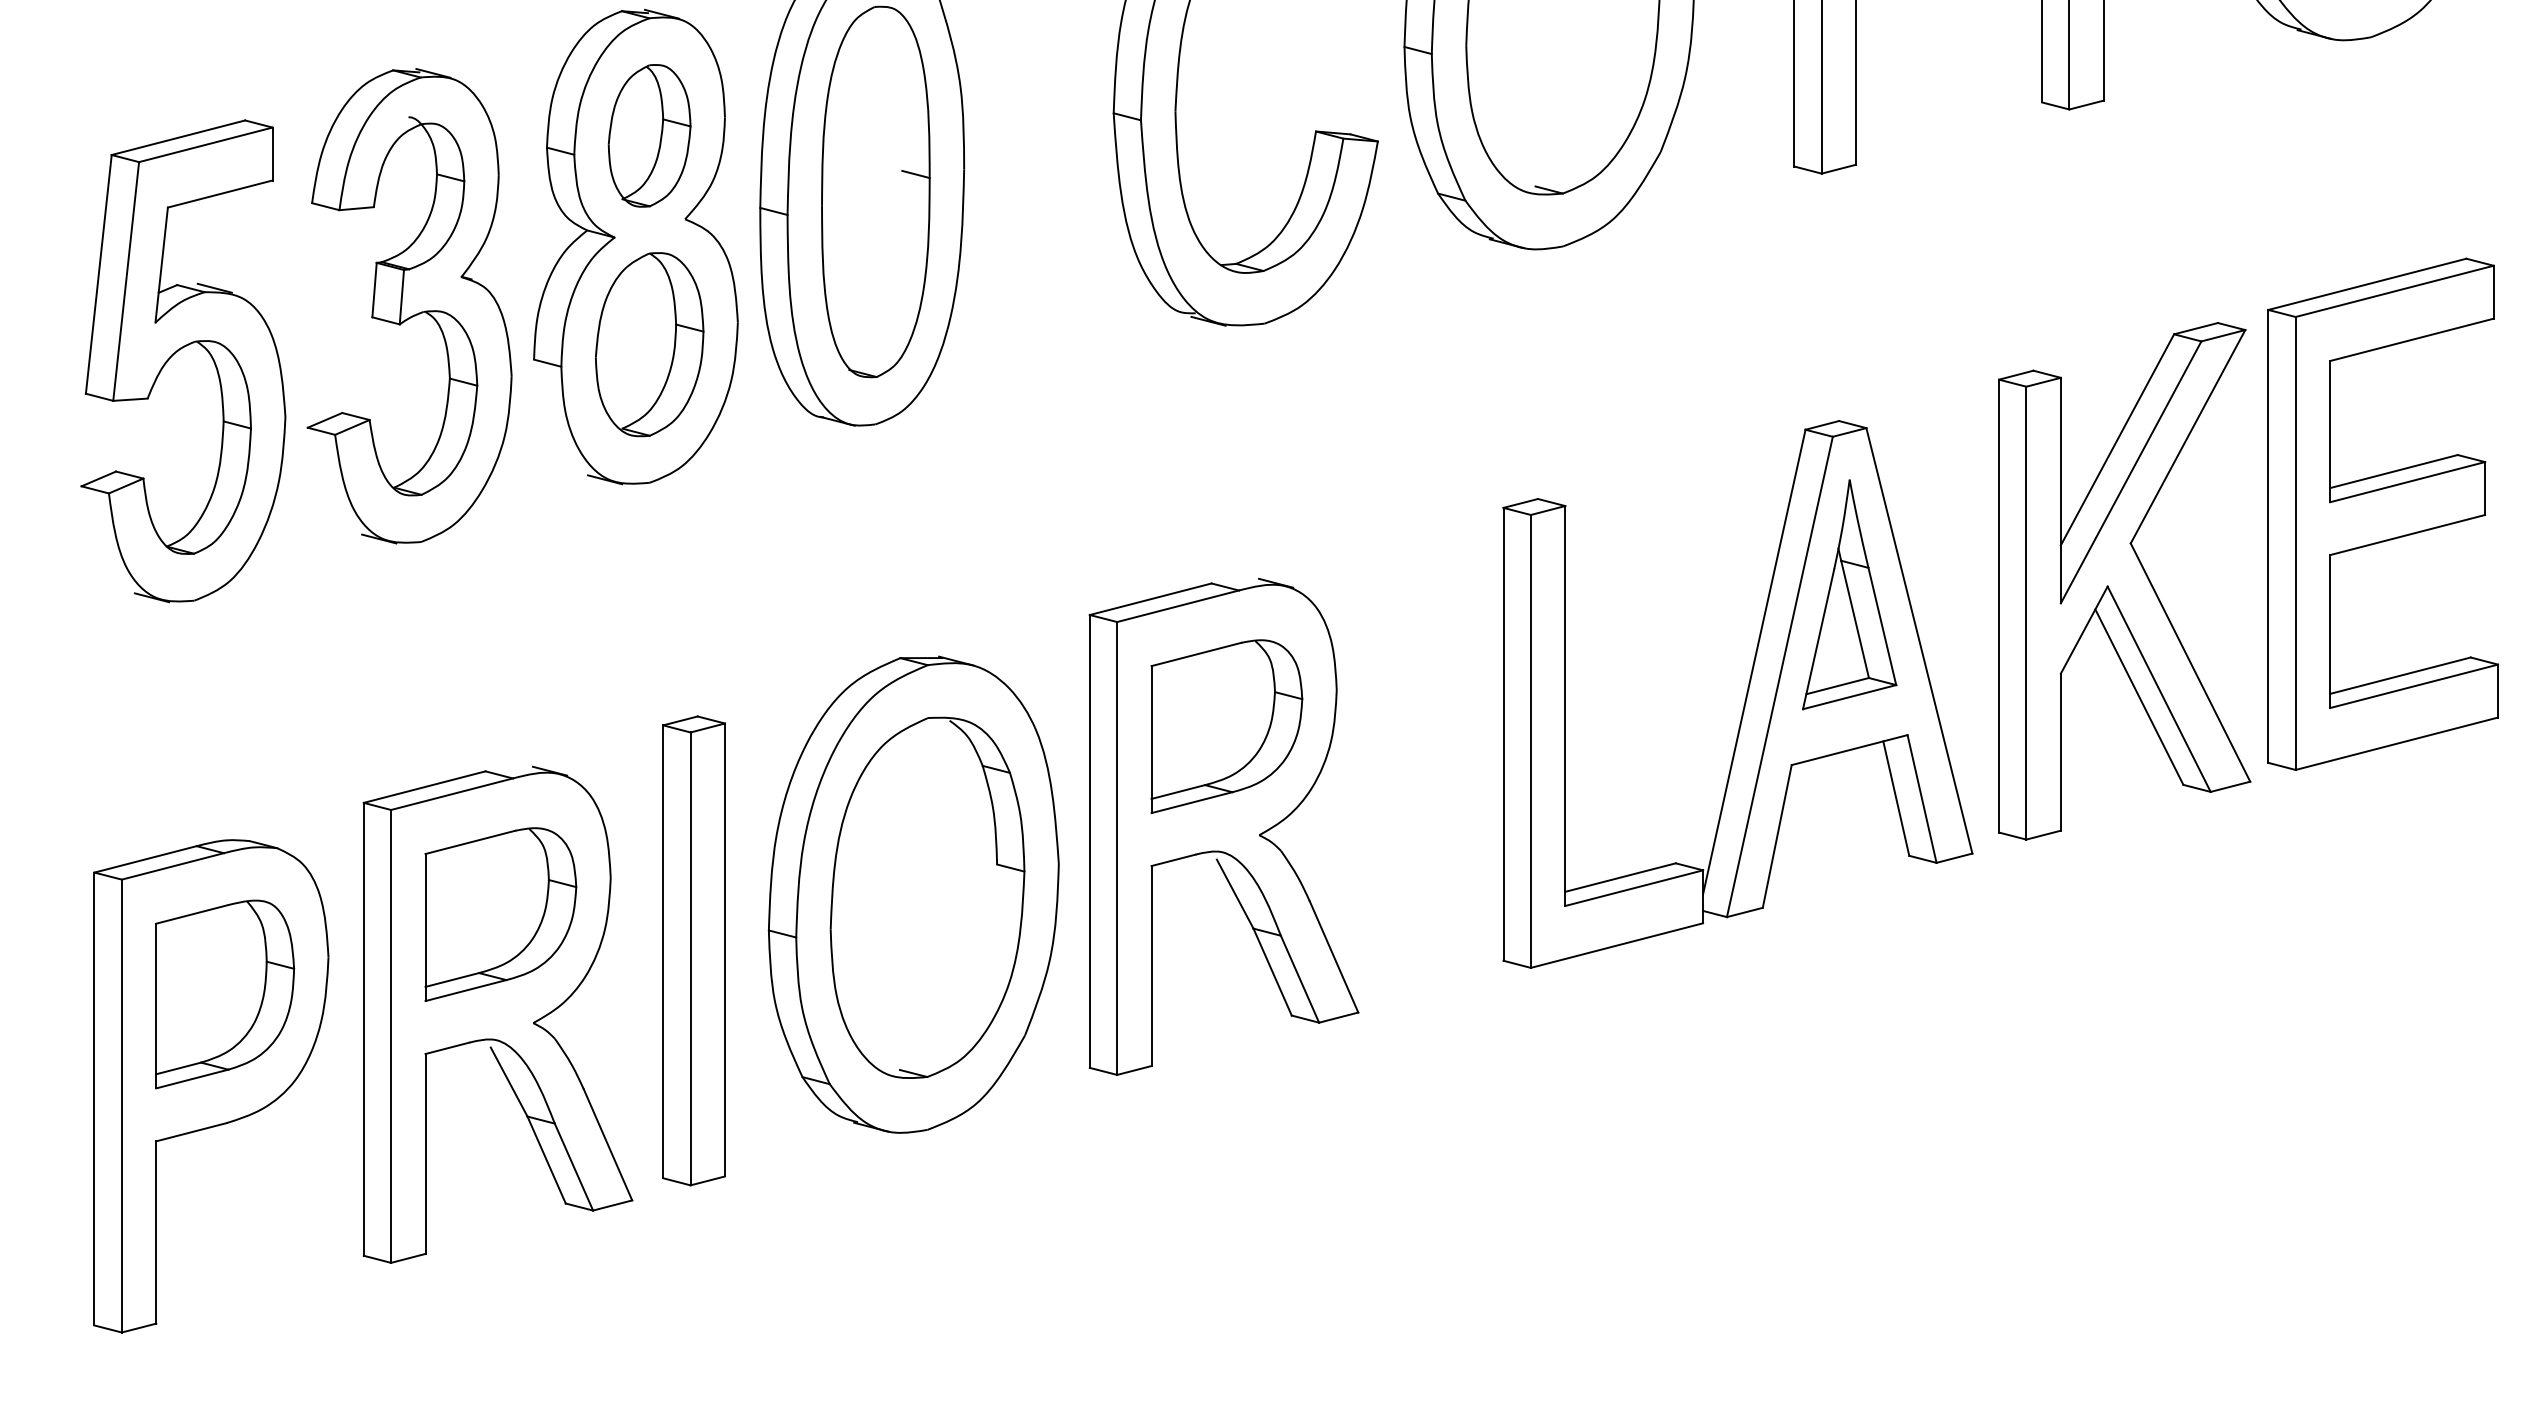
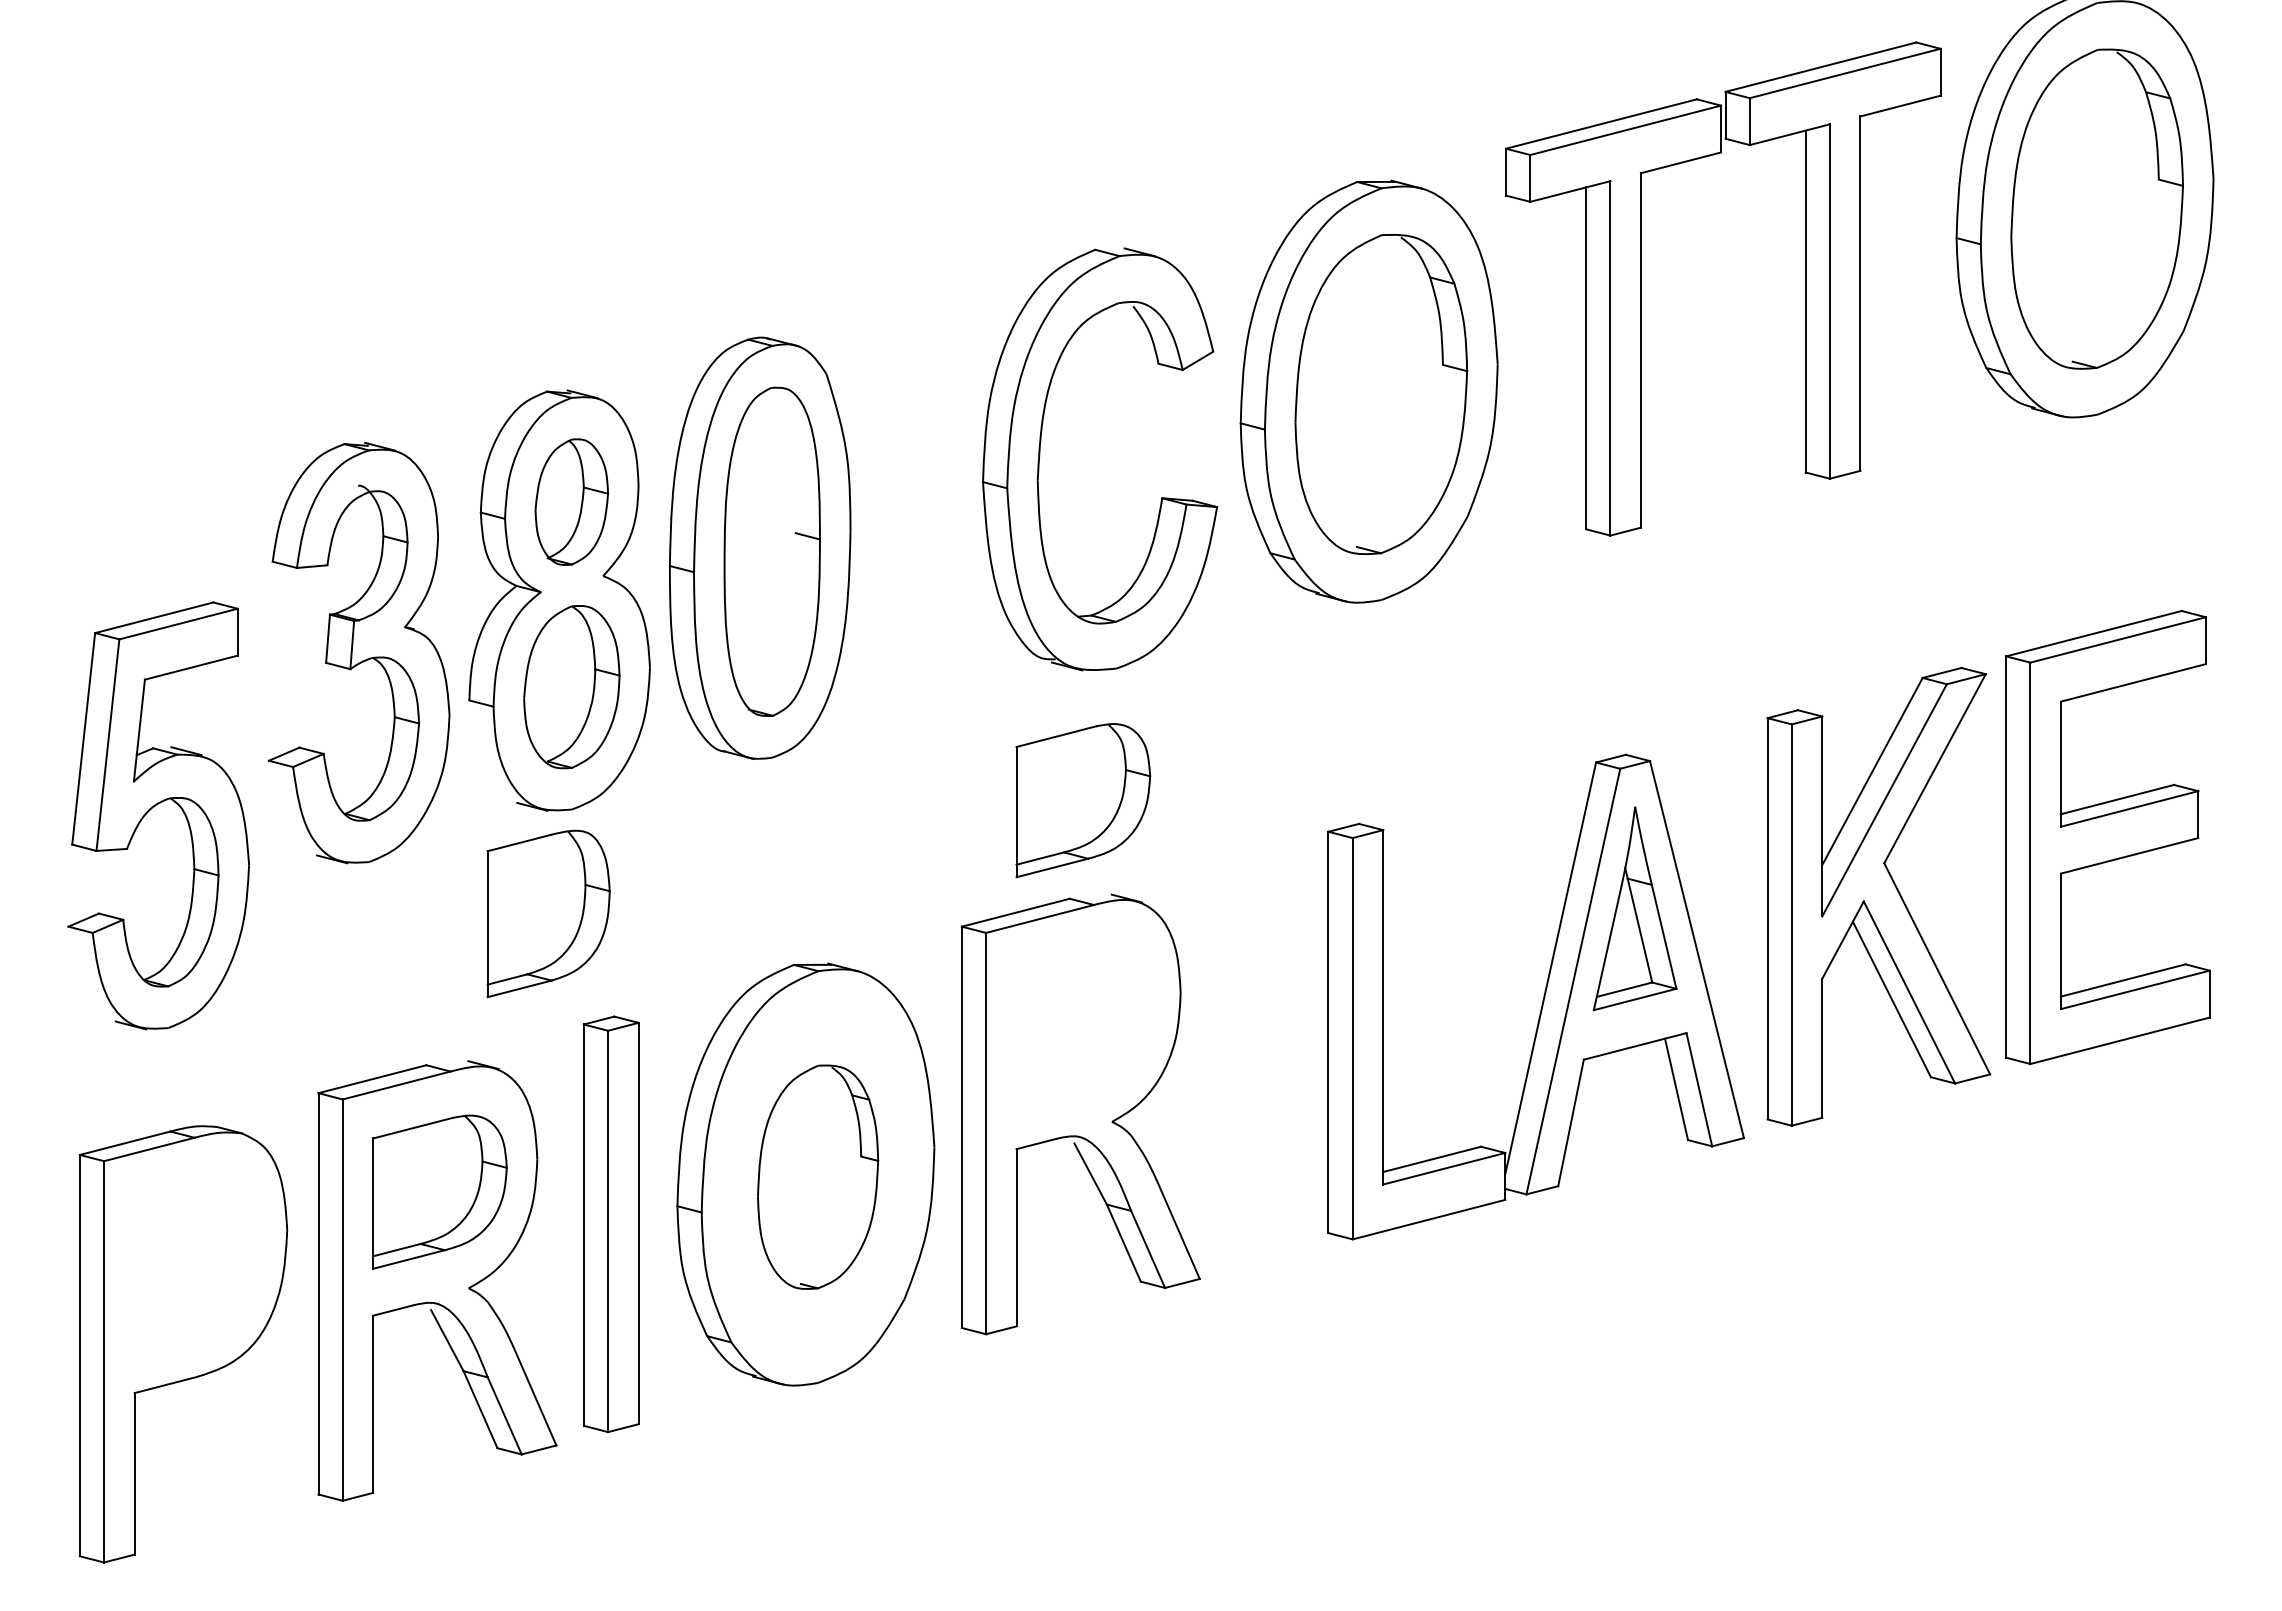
part: (178, 351) -> (154, 807), moved
part: (1227, 726) -> (1083, 800), moved
part: (926, 896) -> (817, 1176), size x0.7
part: (224, 993) -> (548, 913), moved

